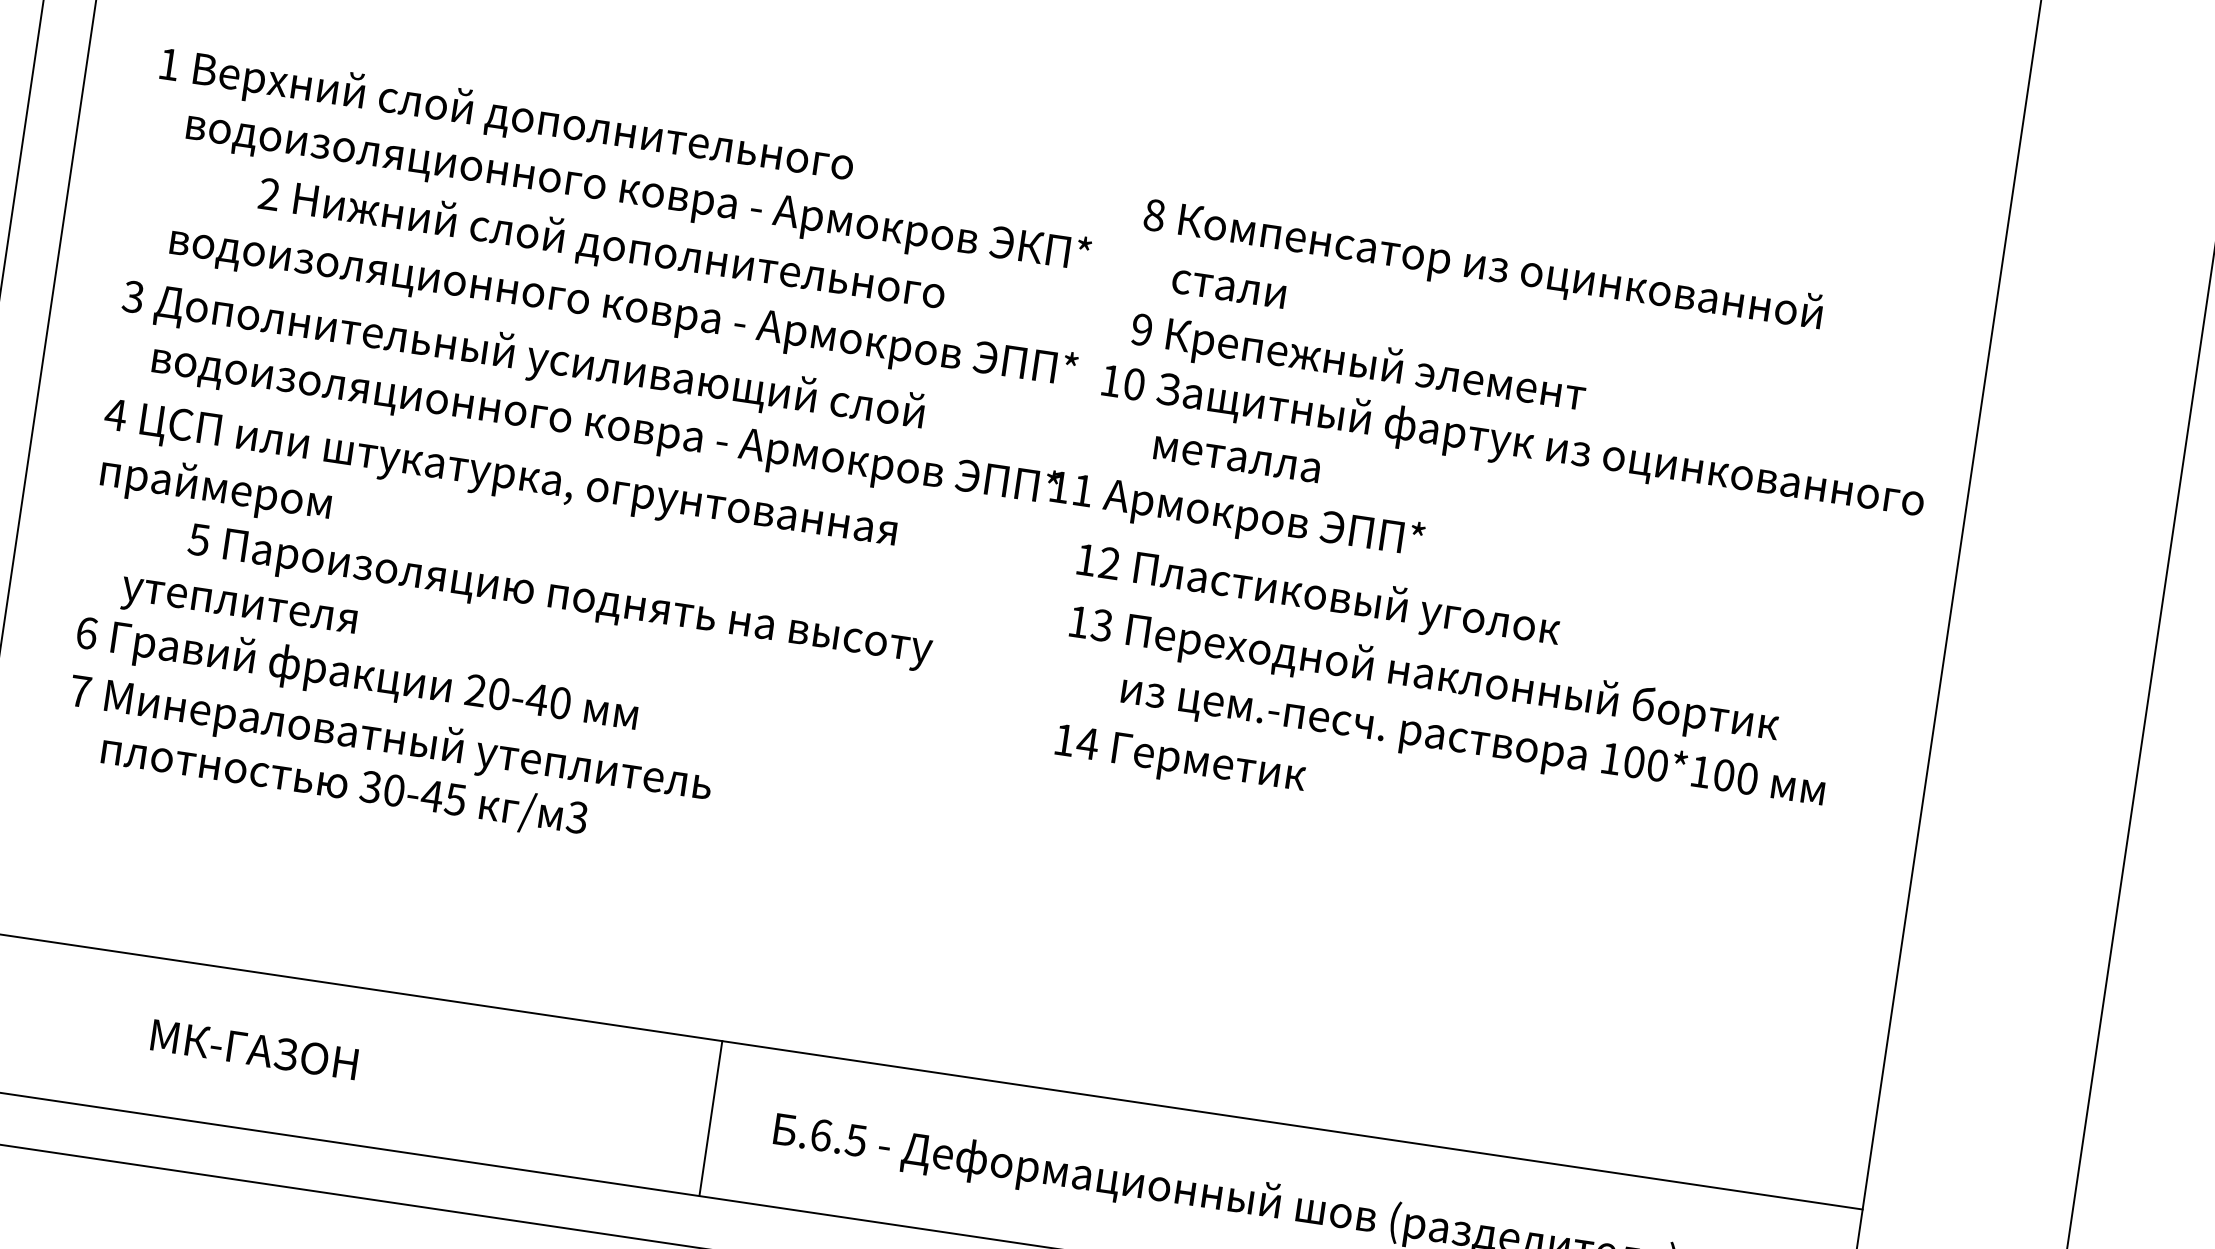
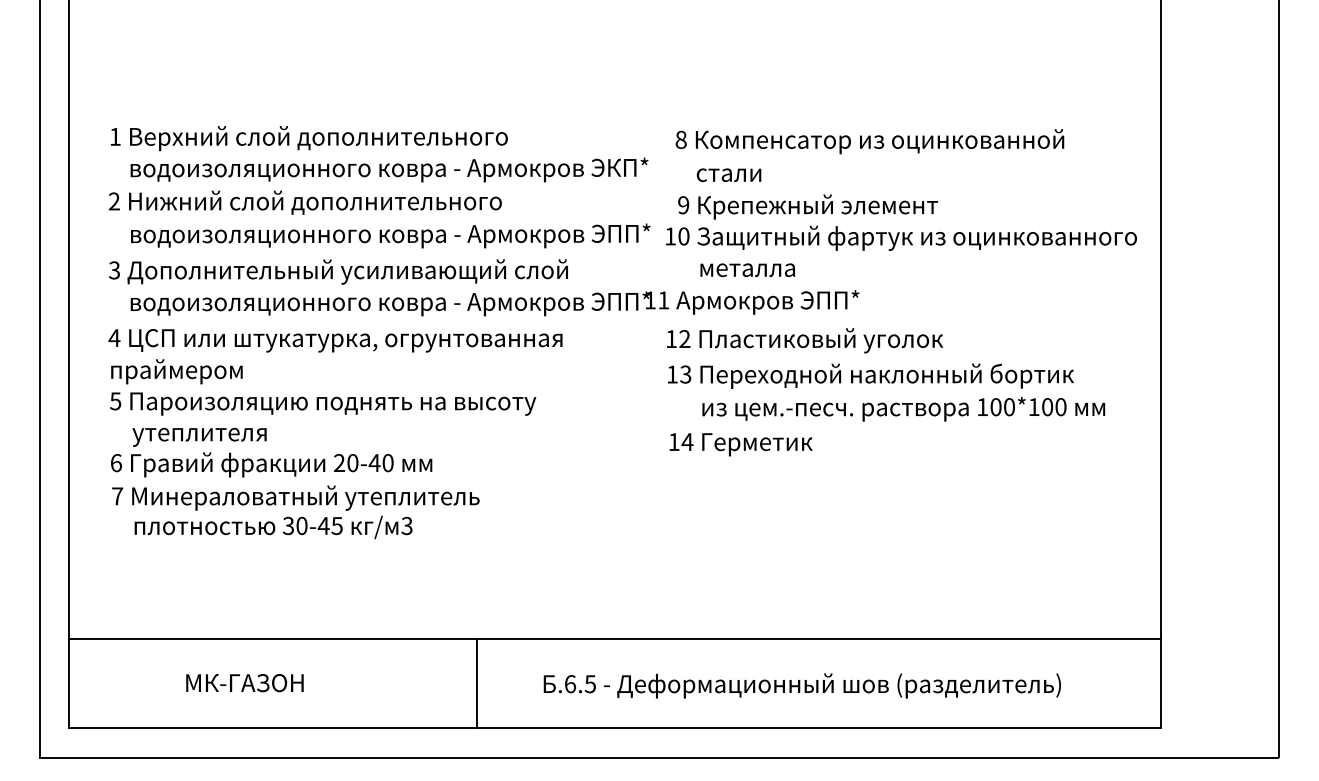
text: (600, 244) -> (304, 202), moved
text: (560, 597) -> (323, 403), moved
line: (710, 1117) -> (476, 683), moved

